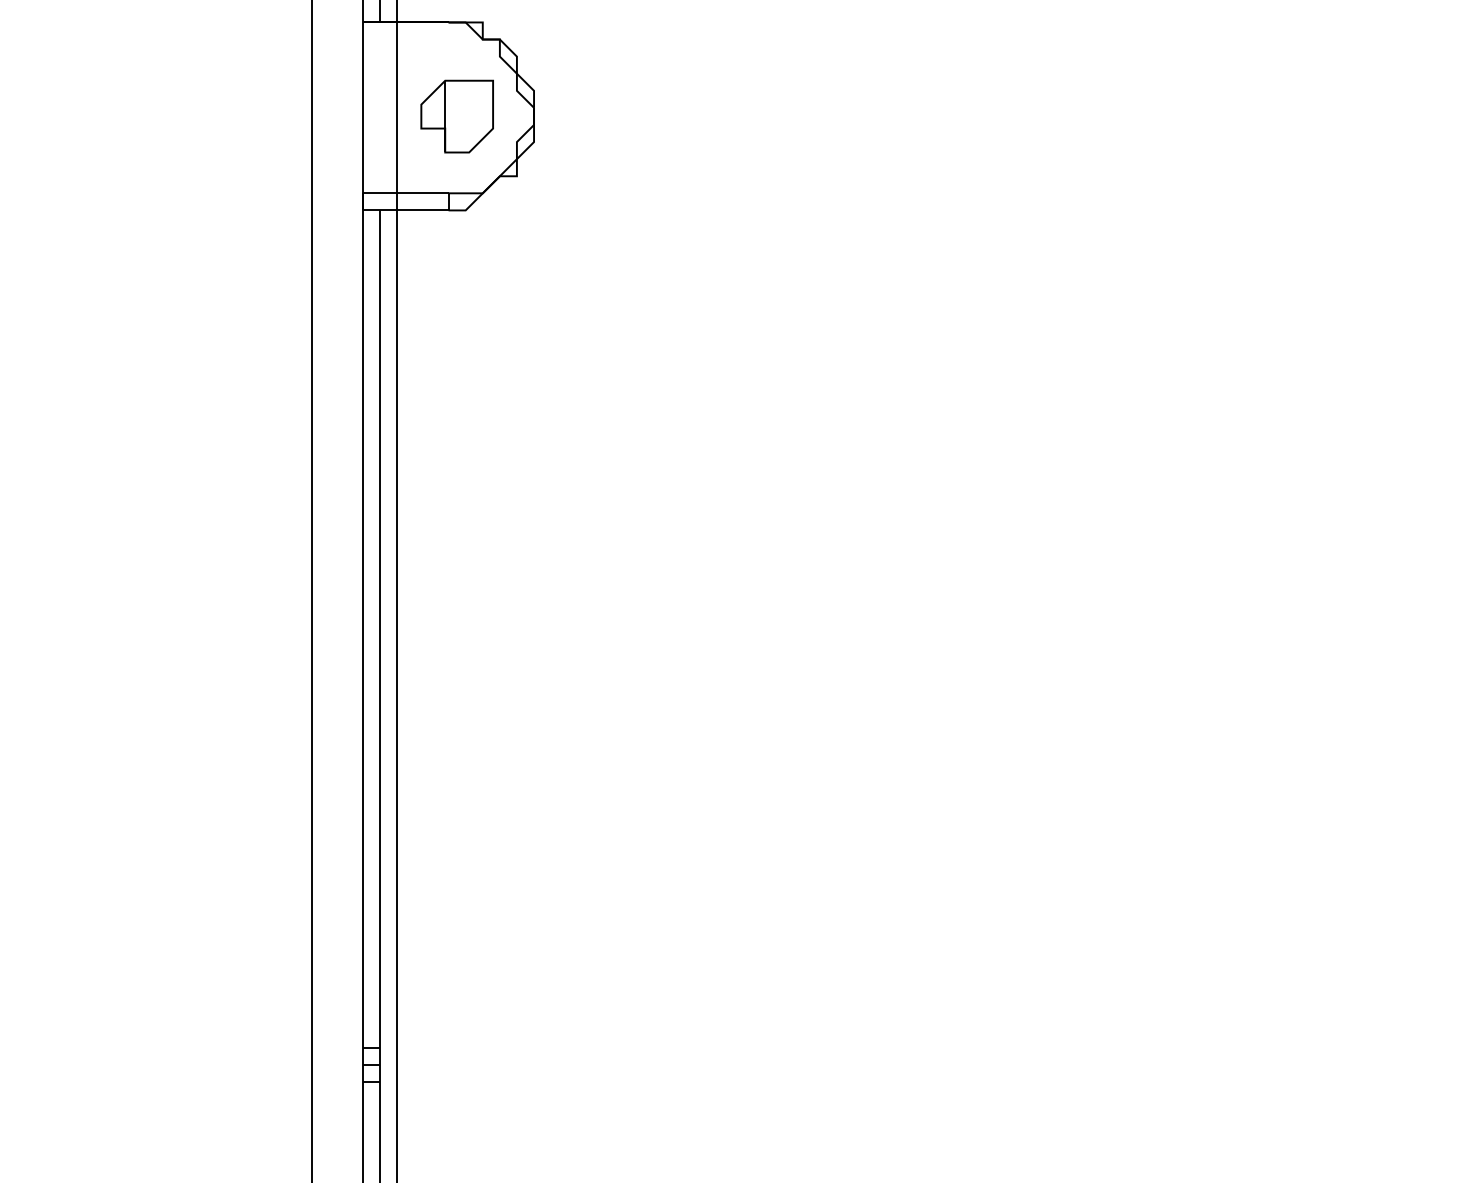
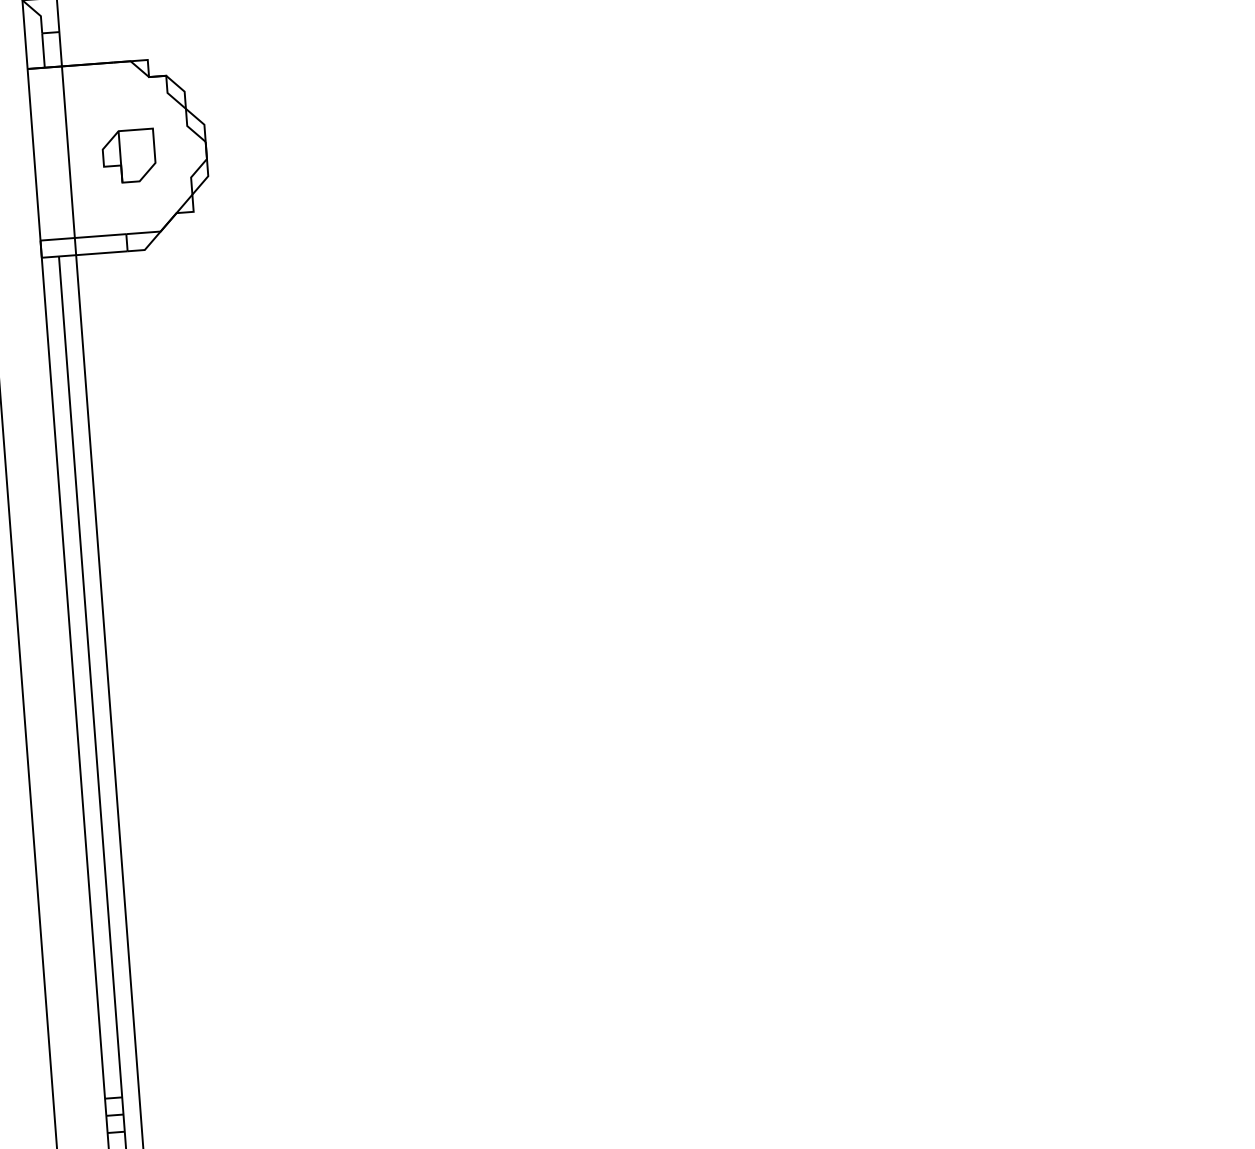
part: (456, 115) -> (128, 155), size x0.71

